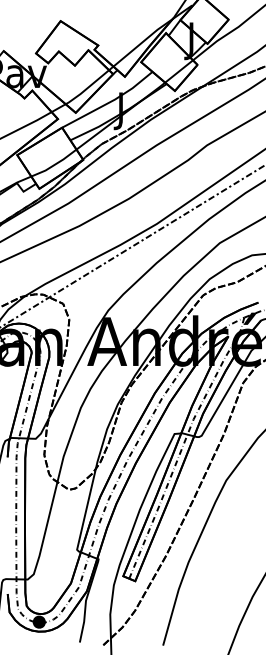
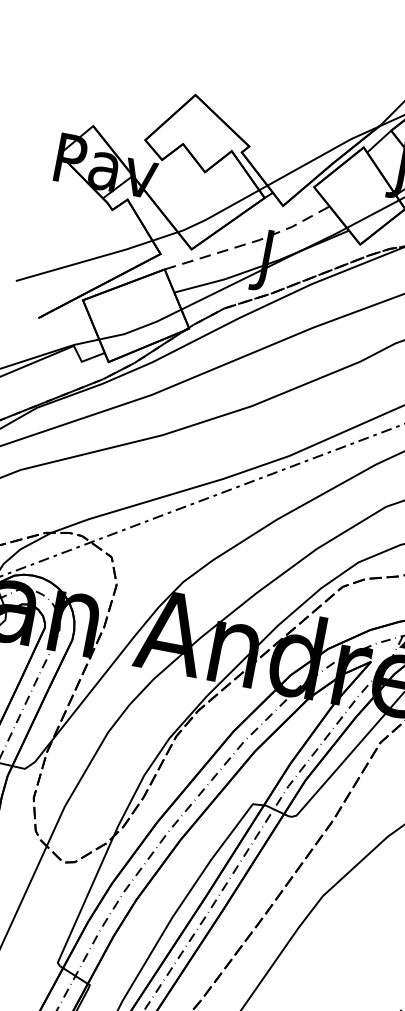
line: (109, 102) -> (249, 243), solid -> dashed

